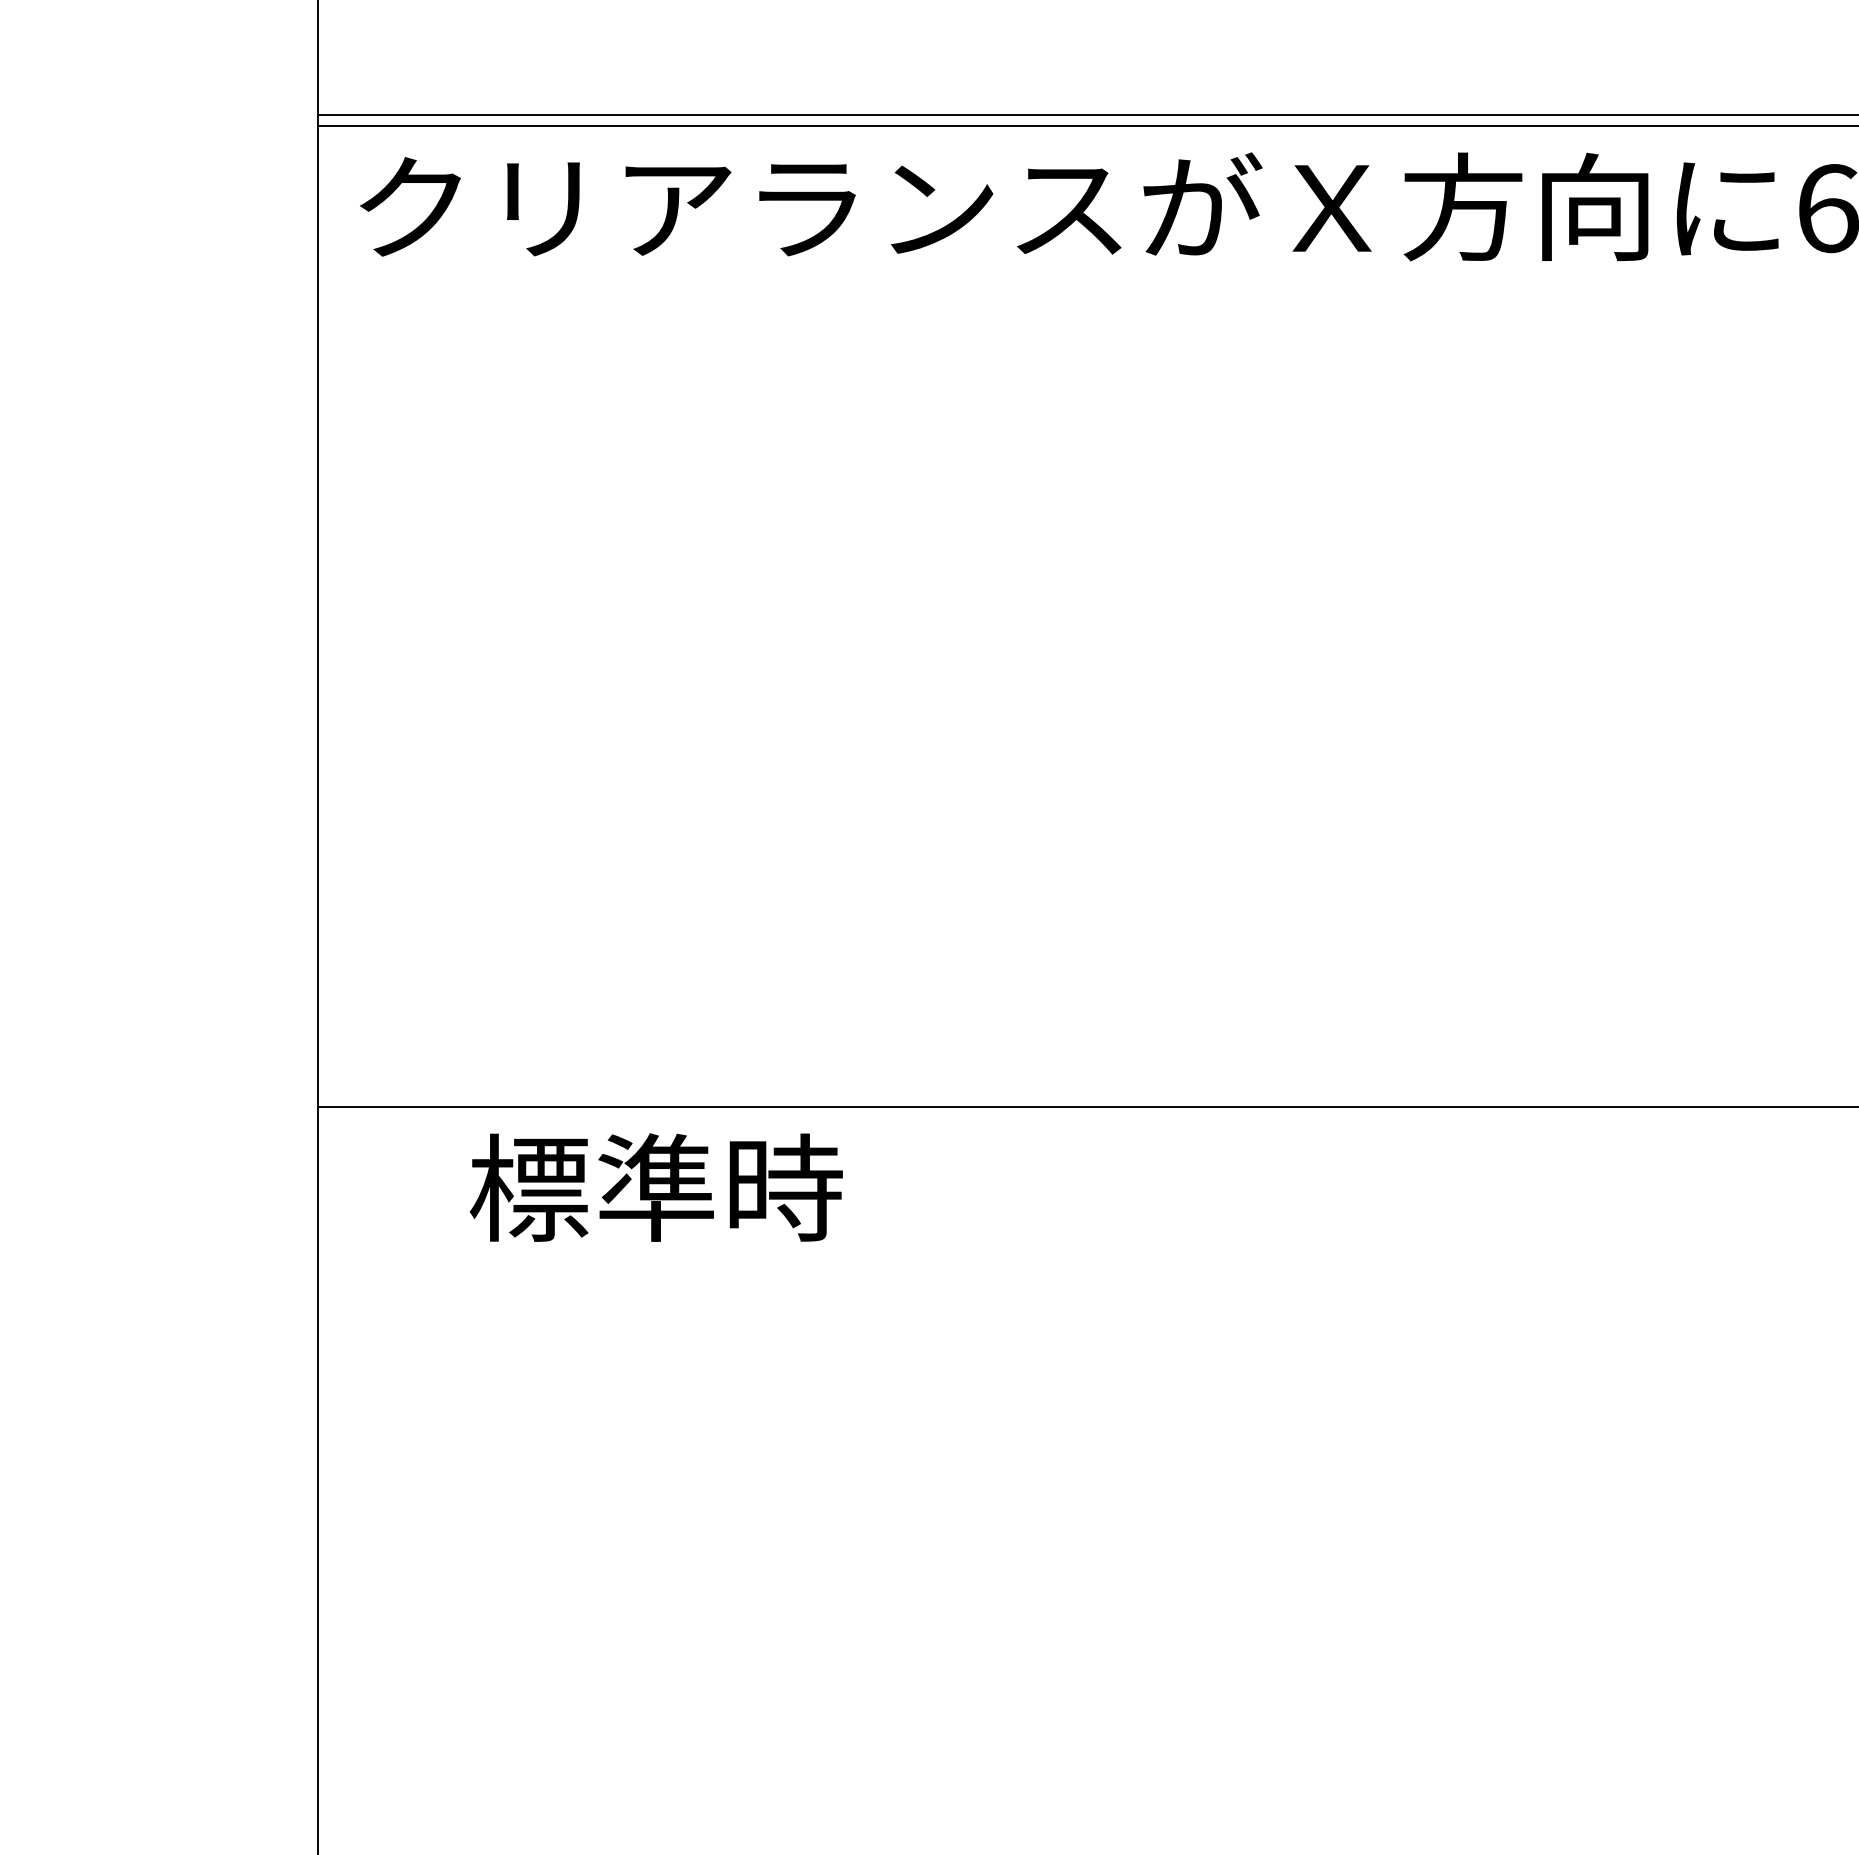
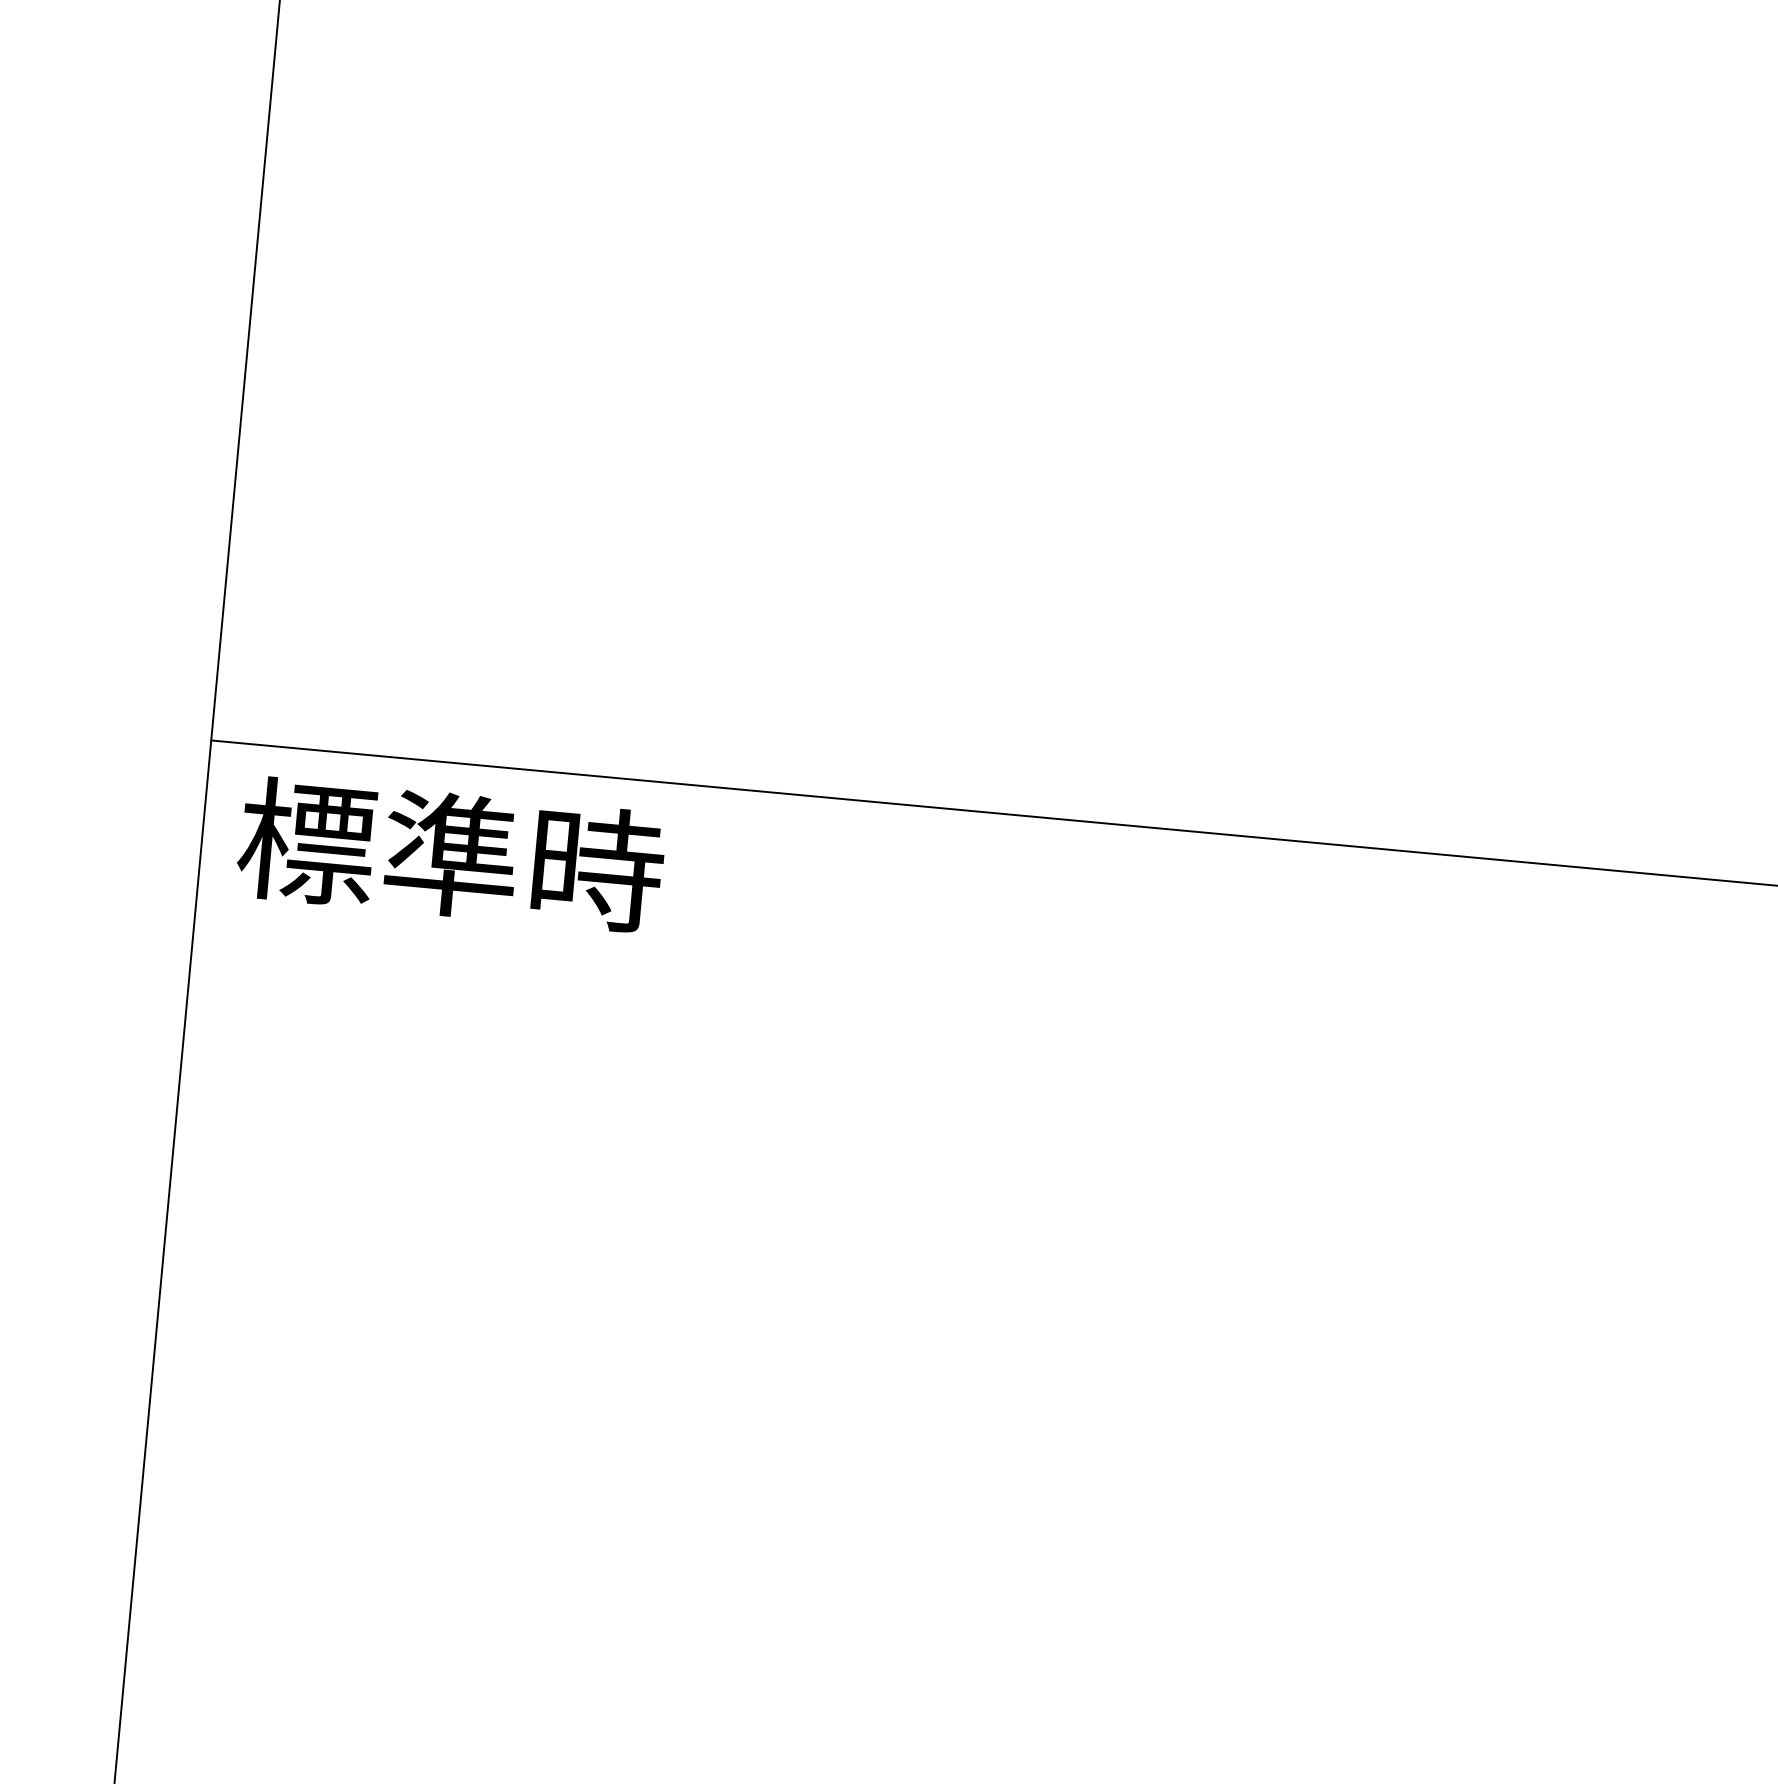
text: (655, 1187) -> (450, 854), moved

